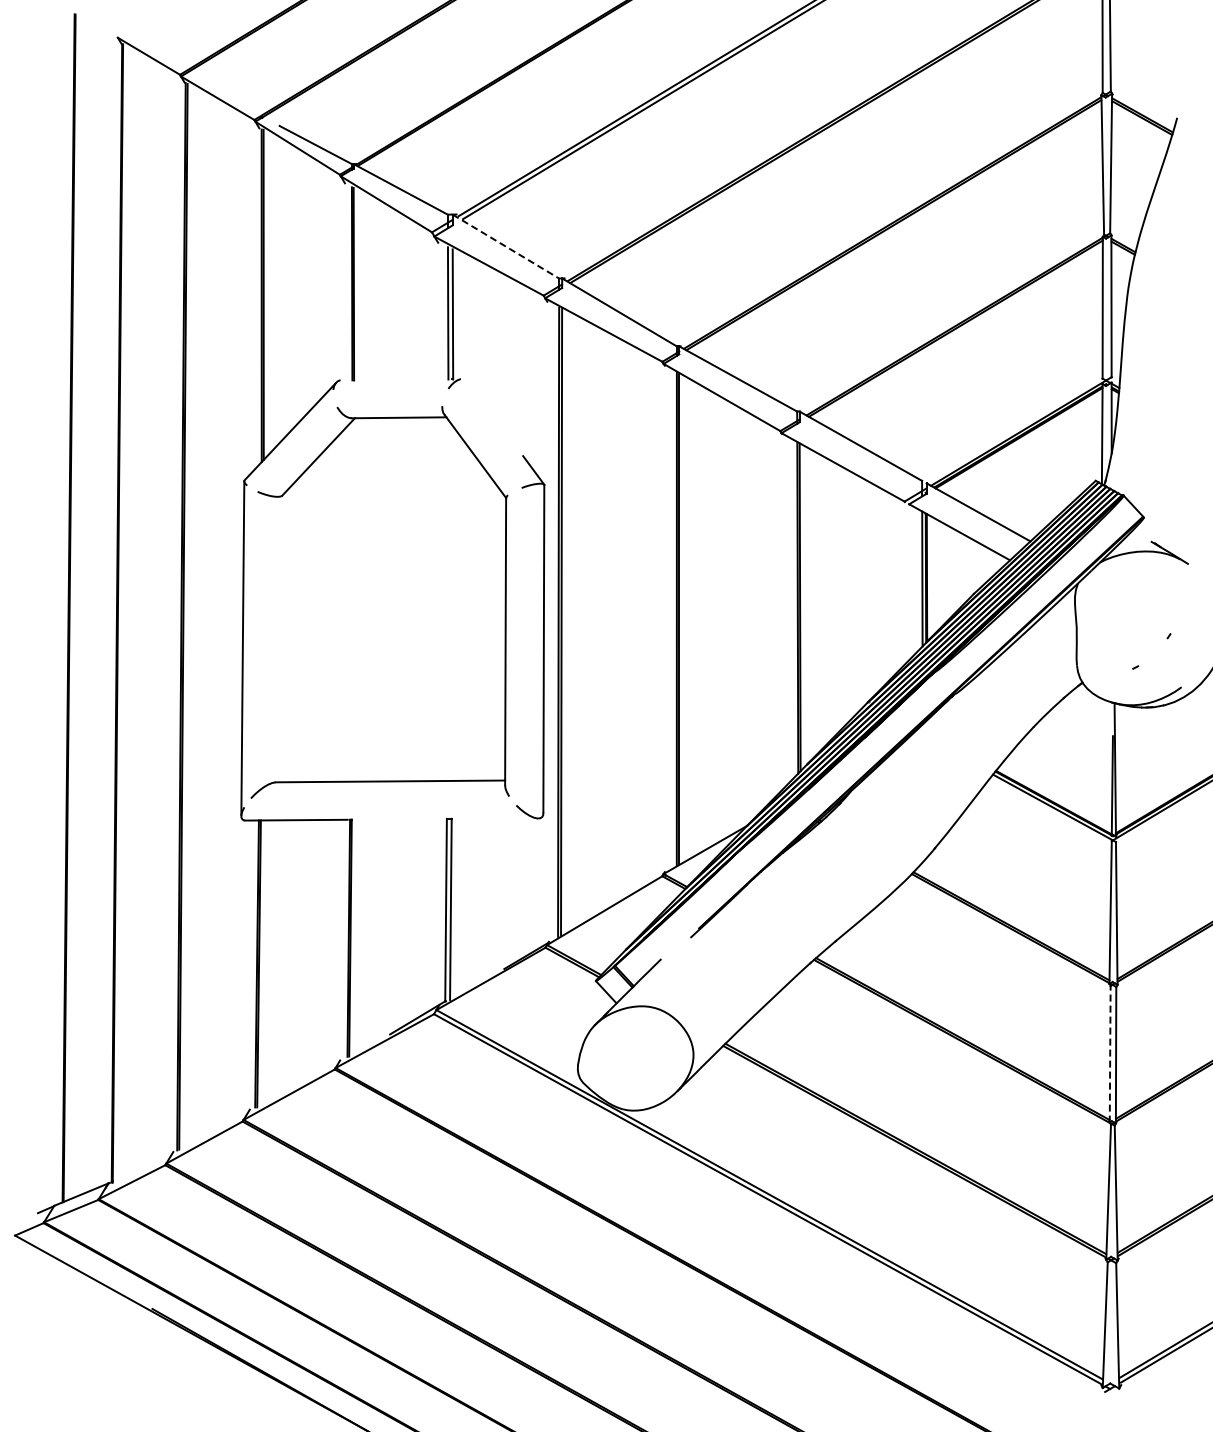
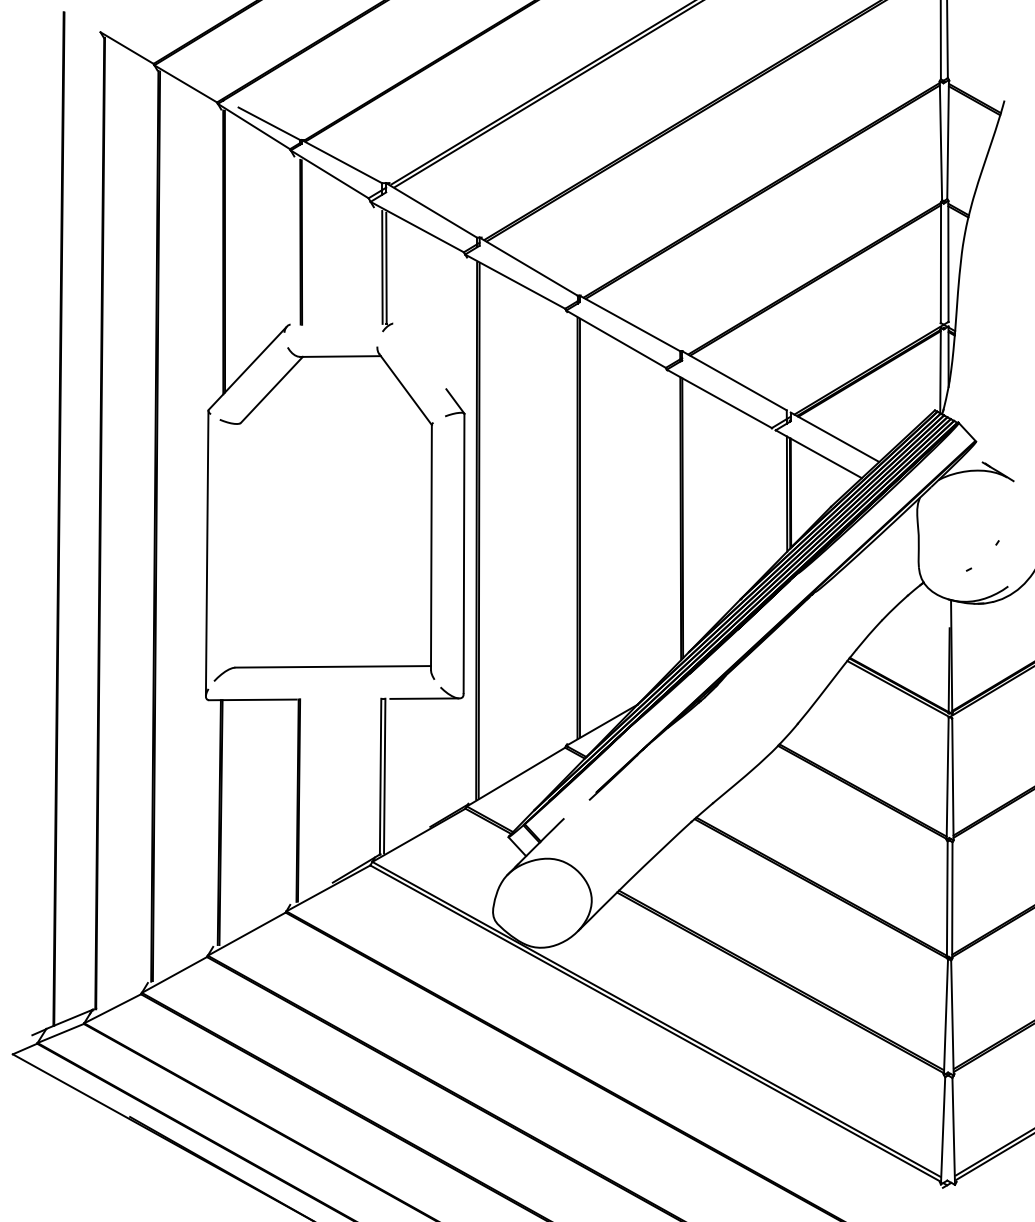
line: (506, 246) -> (432, 210), dashed -> solid
line: (497, 818) -> (424, 698), added
line: (1110, 1053) -> (947, 898), dashed -> solid

